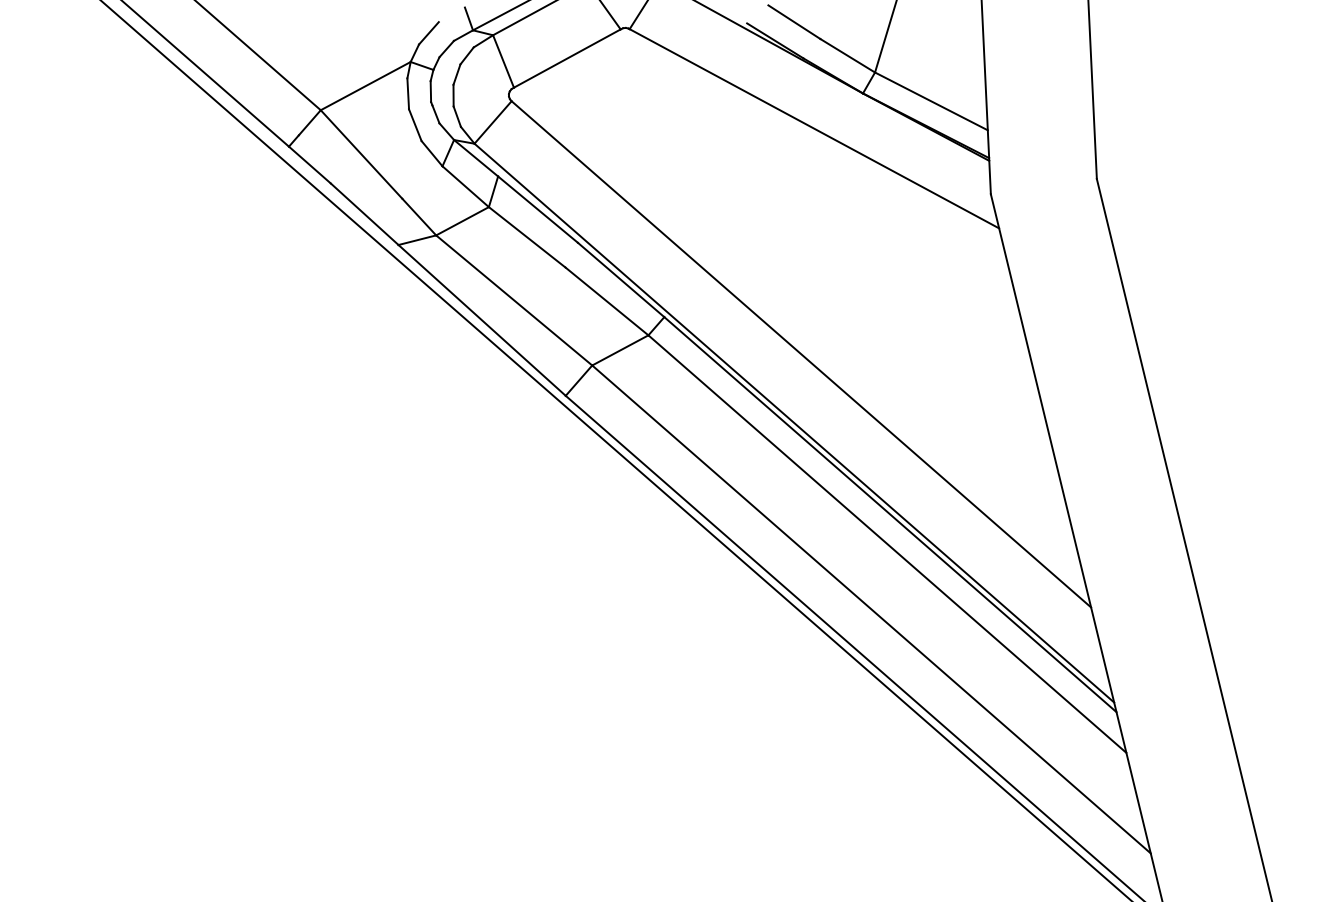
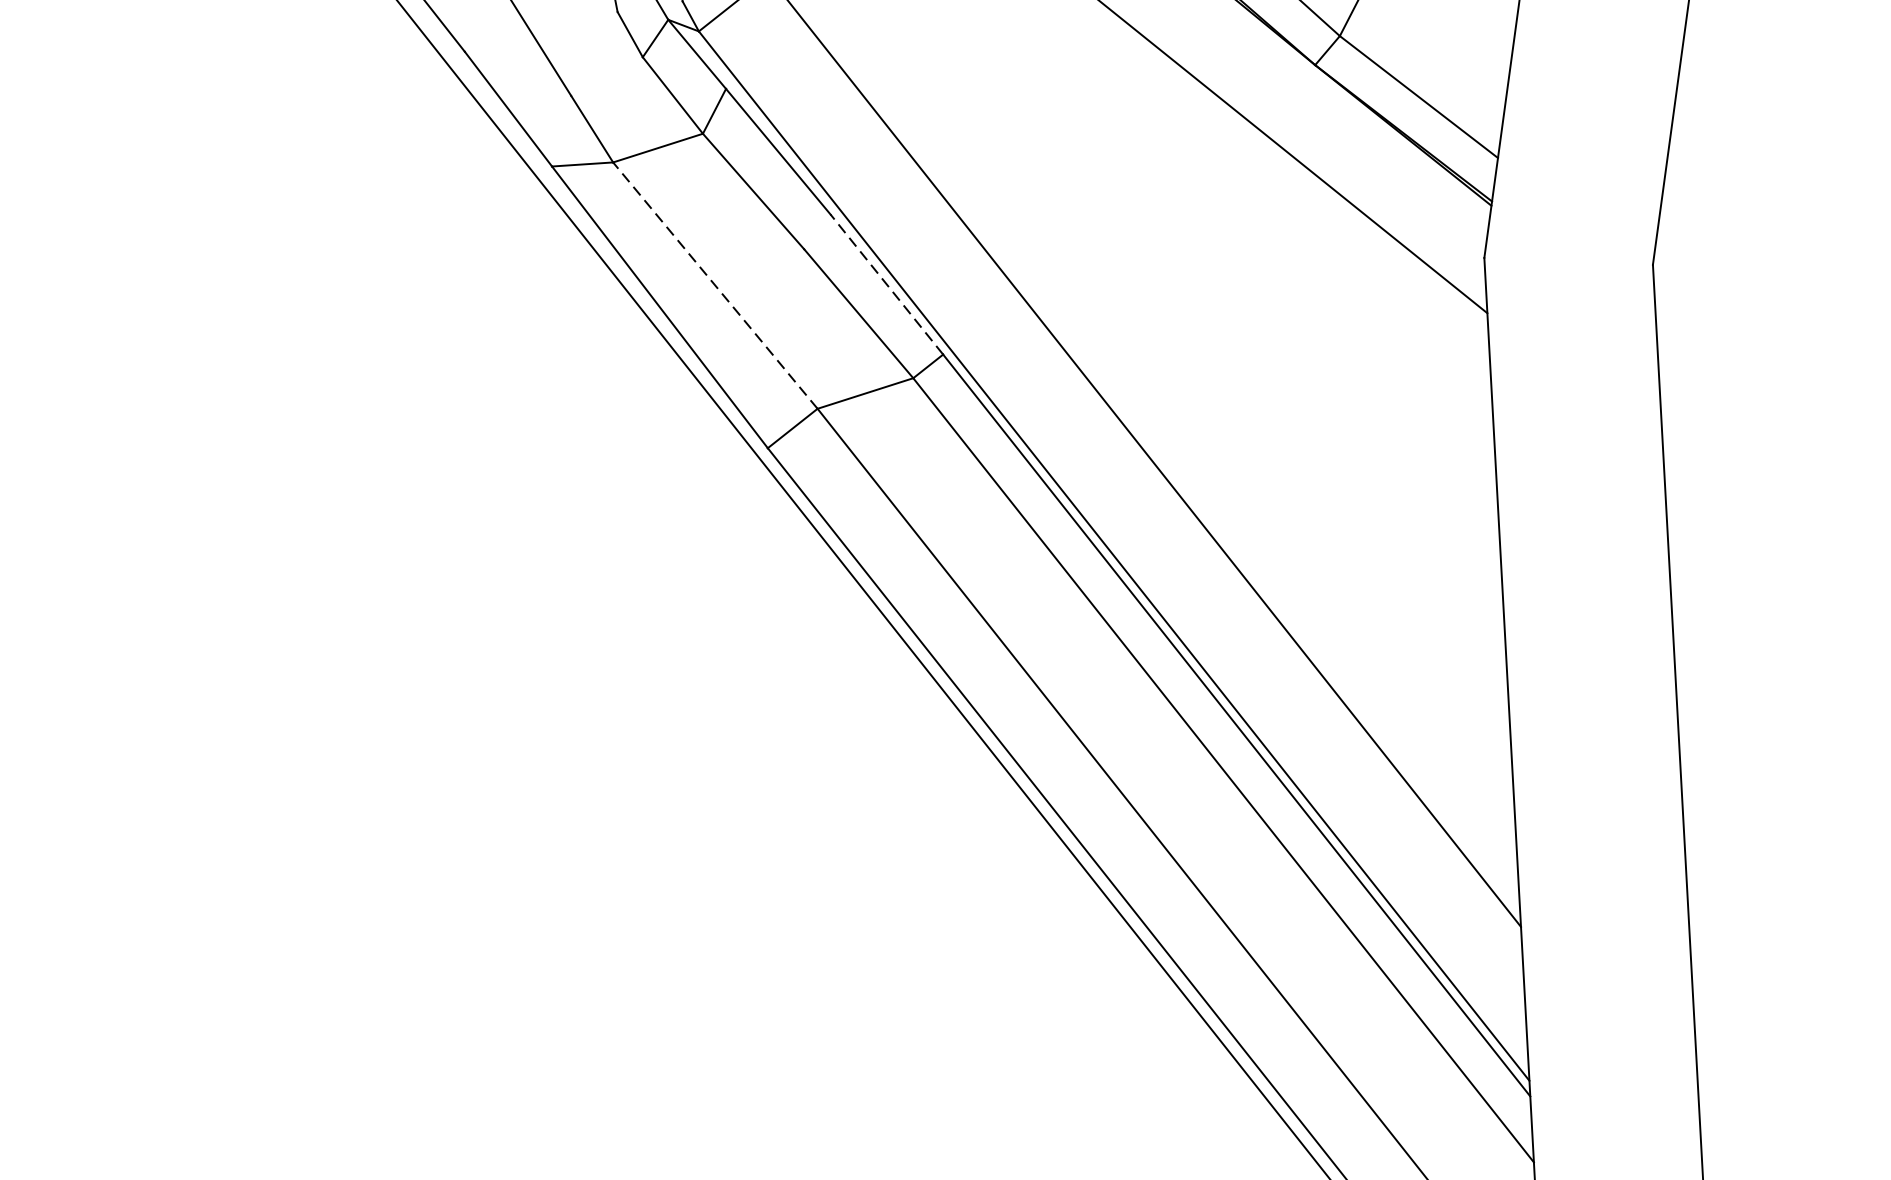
line: (620, 279) -> (886, 283), solid -> dashed
line: (514, 300) -> (715, 285), solid -> dashed

